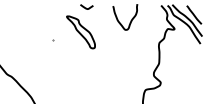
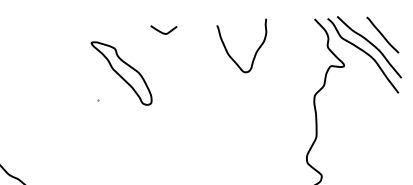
part: (80, 32) -> (120, 73), moved

